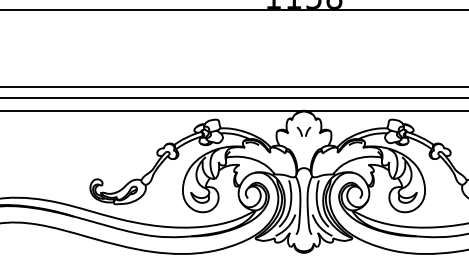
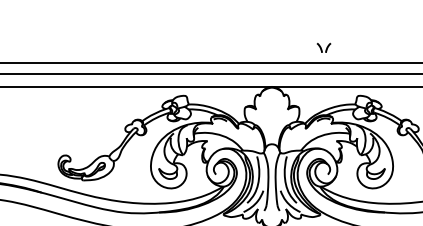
part: (303, 131) -> (323, 47), moved

